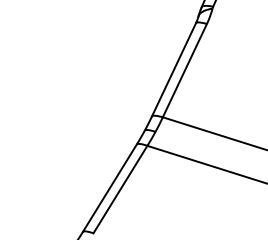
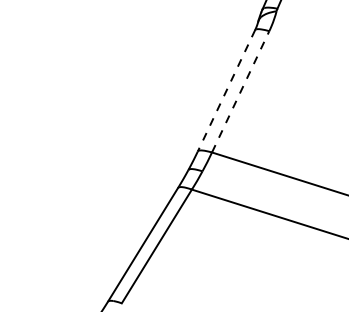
line: (173, 70) -> (226, 91), solid -> dashed
line: (184, 70) -> (240, 91), solid -> dashed

